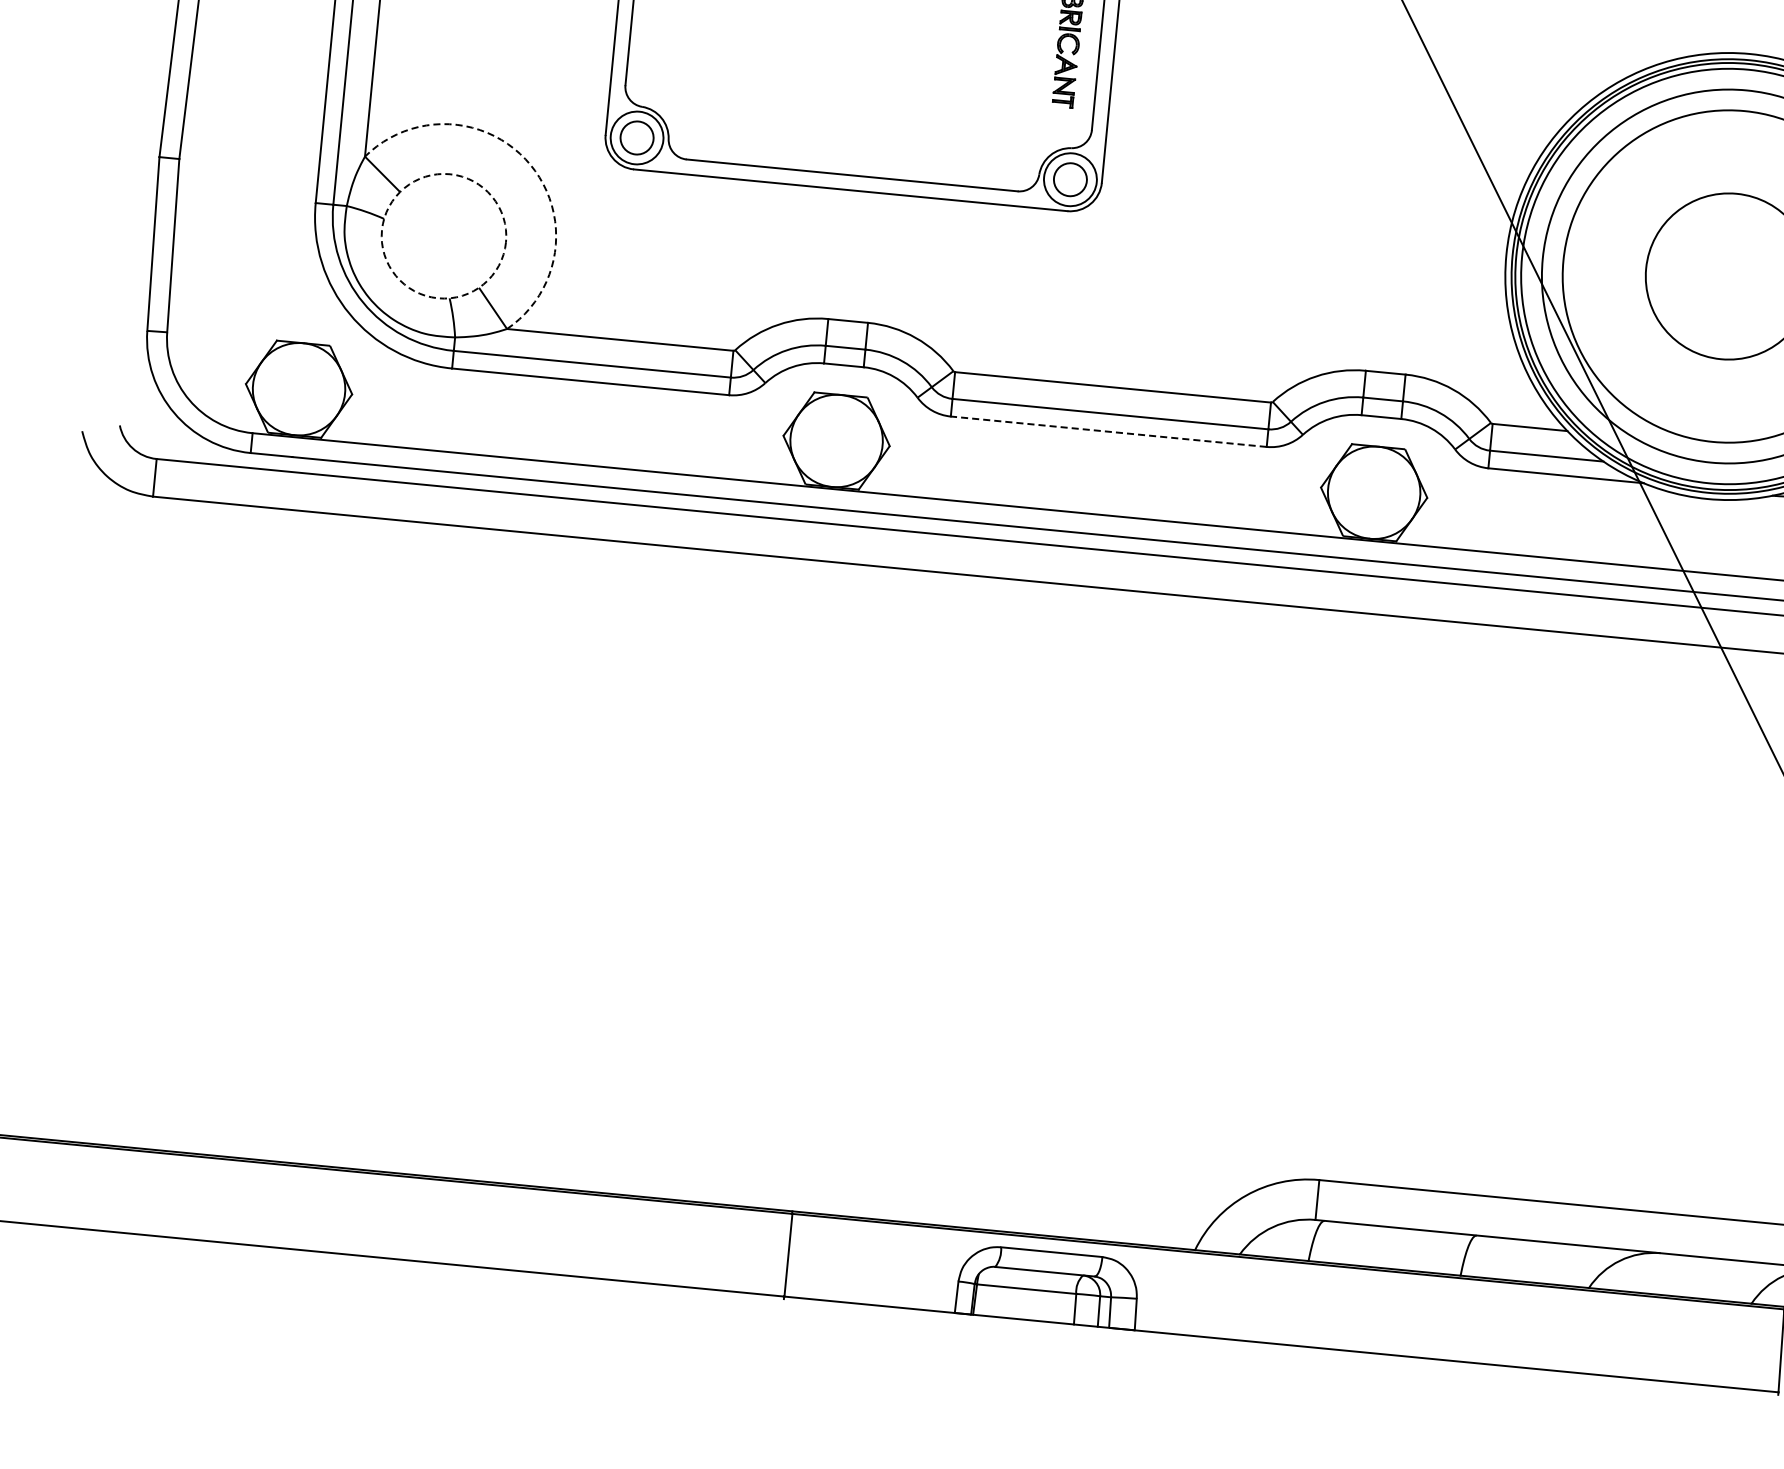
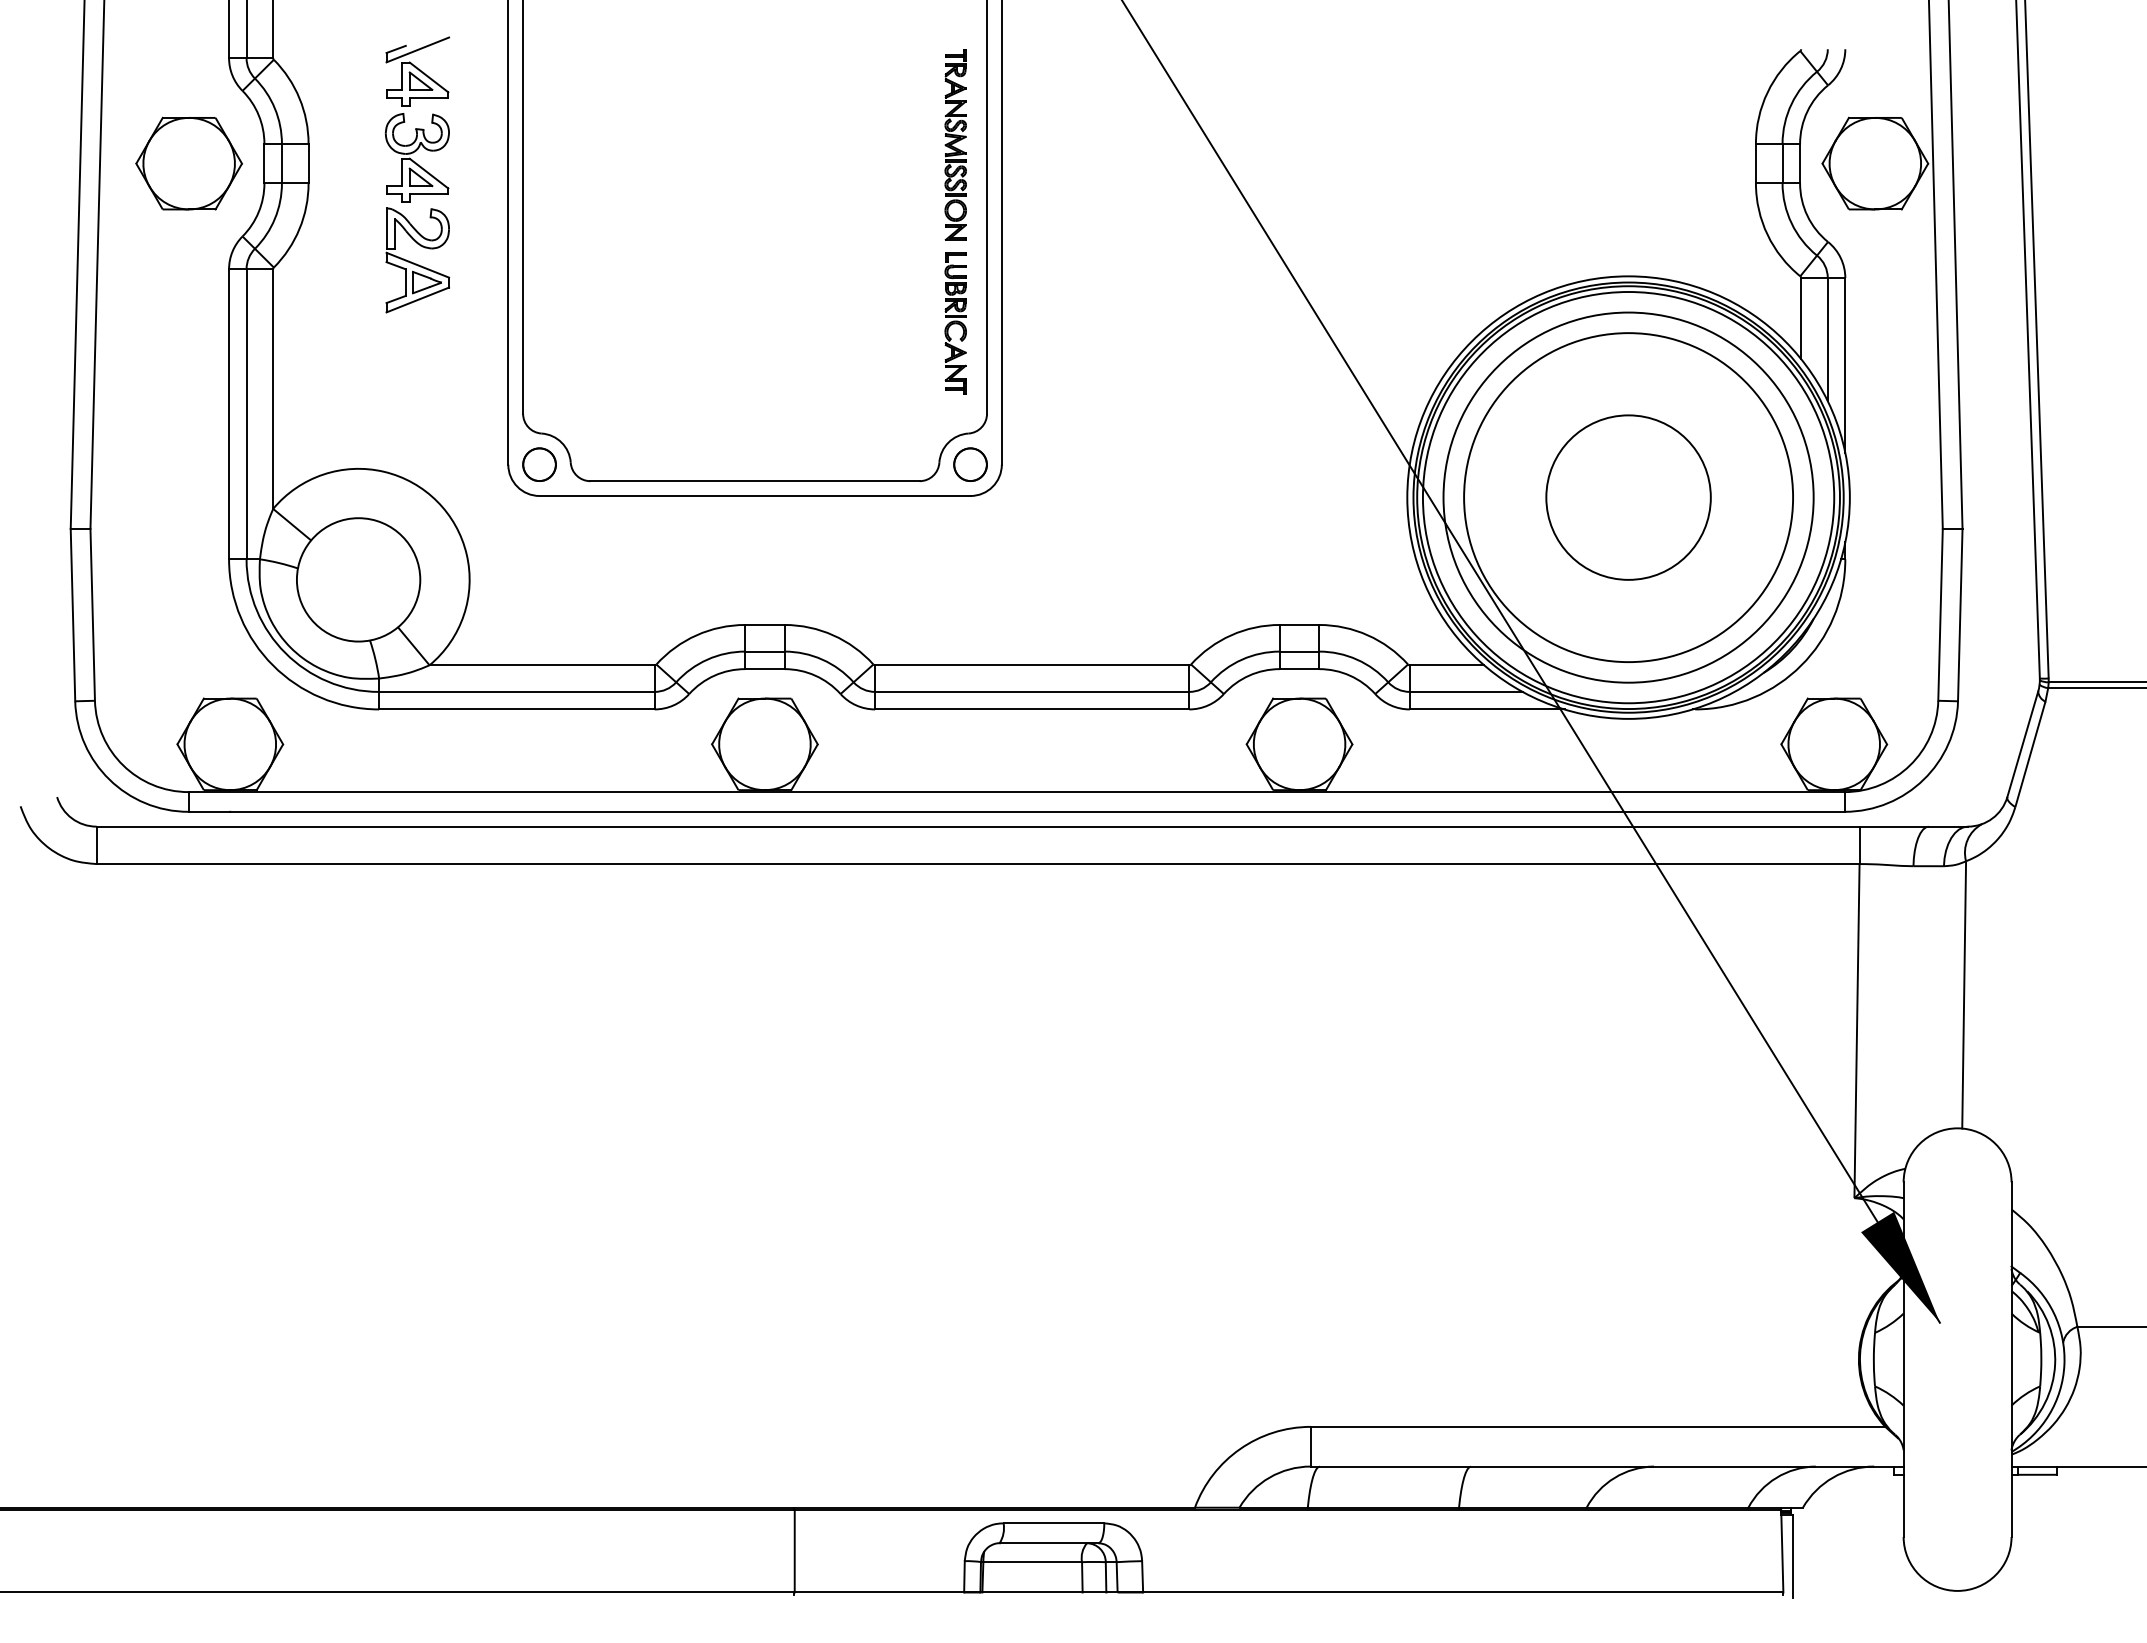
circle: (637, 137) -> (539, 464), size x0.62
arc: (530, 165) -> (437, 501), dashed -> solid
circle: (1070, 179) -> (970, 464), size x0.62
circle: (443, 235) -> (358, 579), dashed -> solid
line: (1108, 431) -> (1031, 709), dashed -> solid

